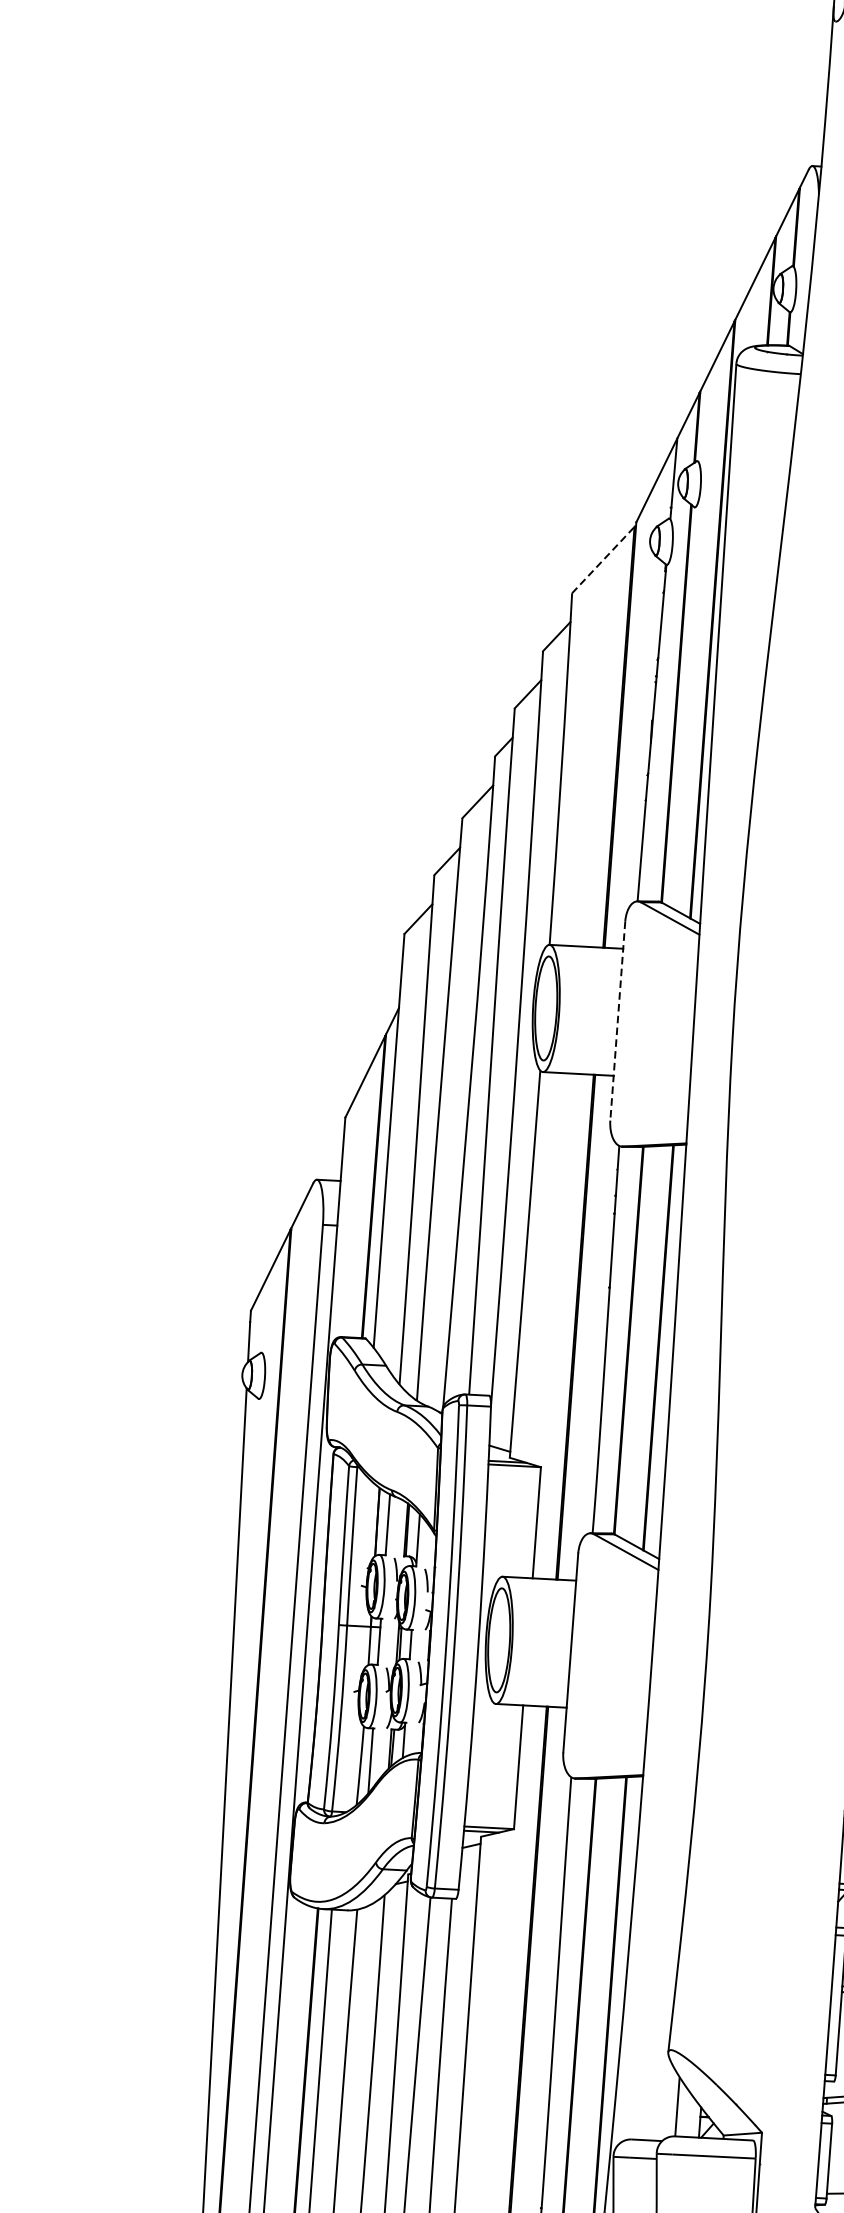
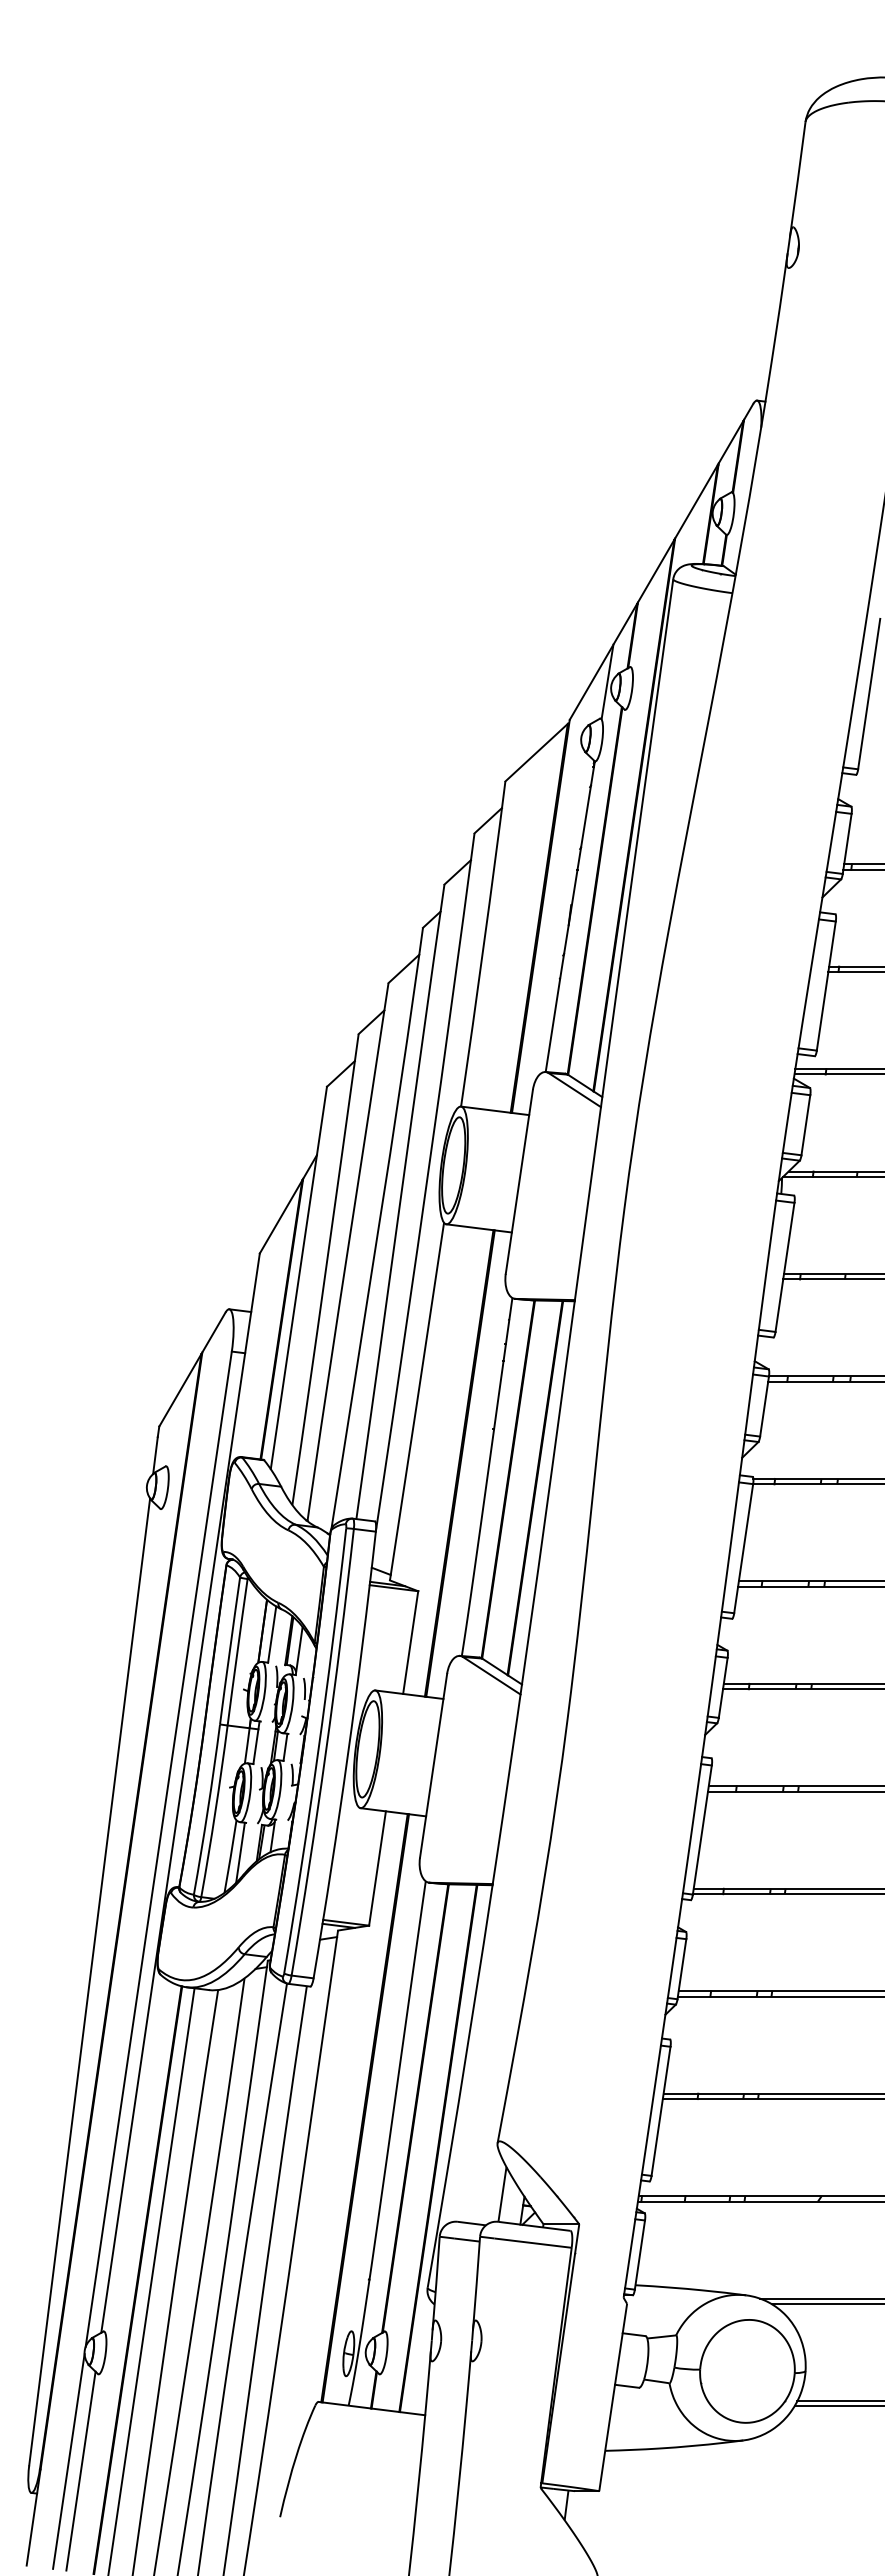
line: (603, 559) -> (536, 752), dashed -> solid
line: (617, 1020) -> (519, 1181), dashed -> solid

